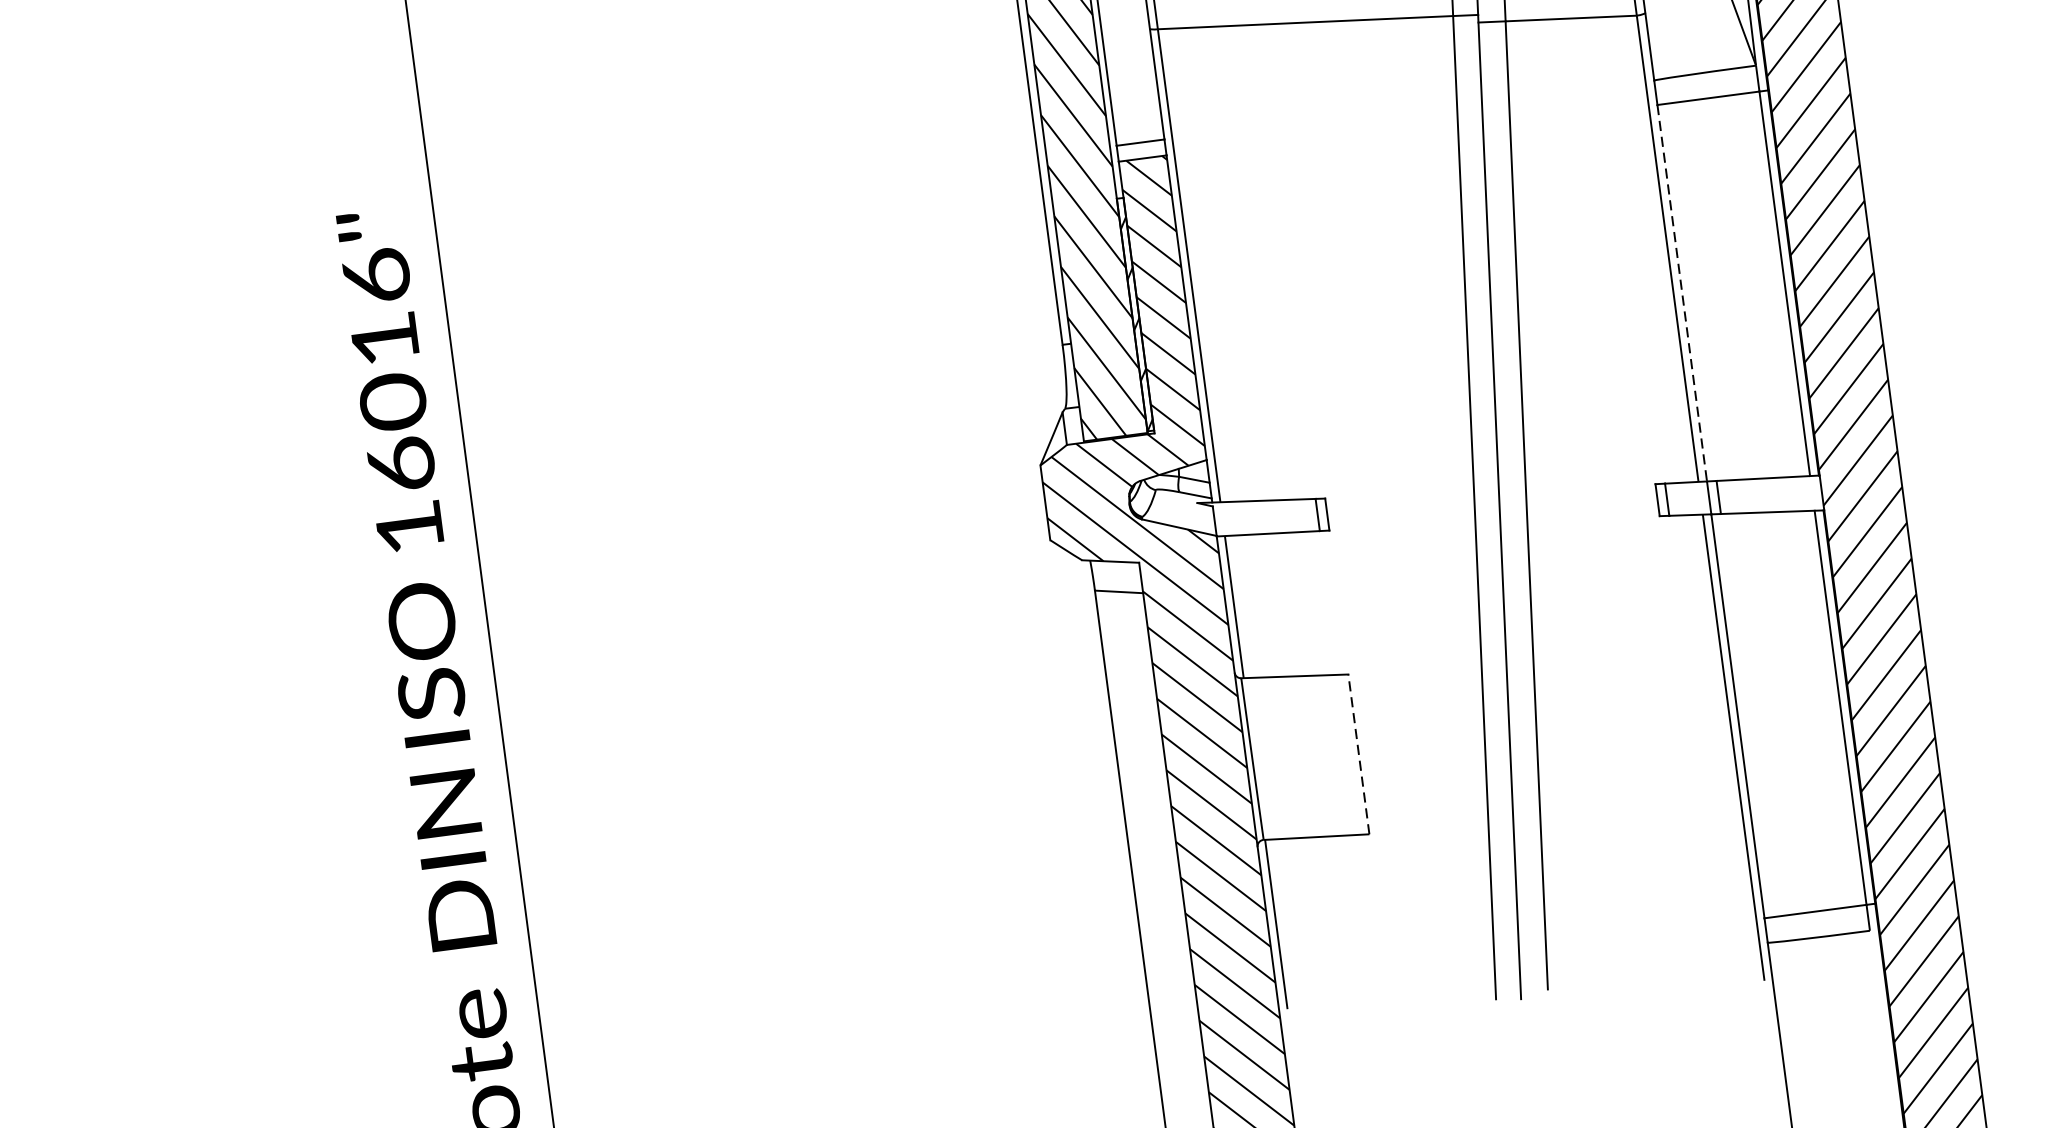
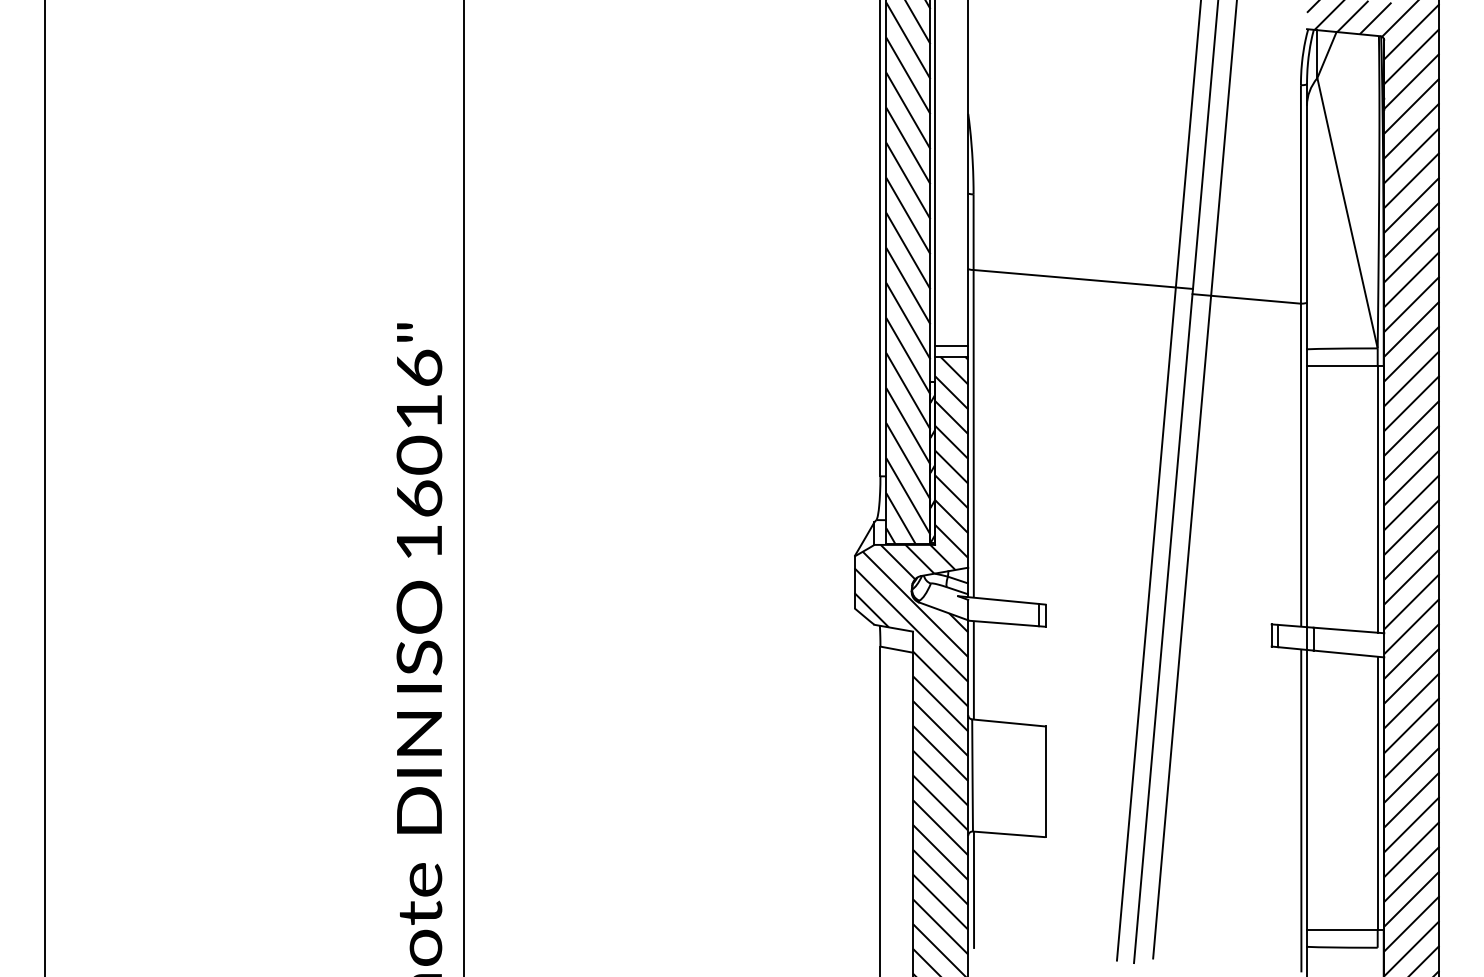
line: (1683, 294) -> (1307, 497), dashed -> solid
line: (1358, 753) -> (1045, 781), dashed -> solid

